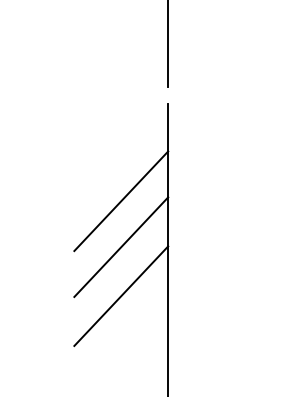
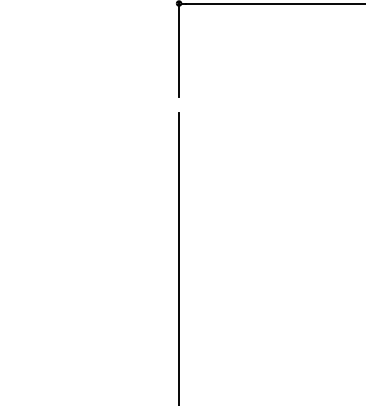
line: (121, 200) -> (133, 206), removed
line: (121, 247) -> (133, 251), removed
line: (121, 296) -> (133, 298), removed

